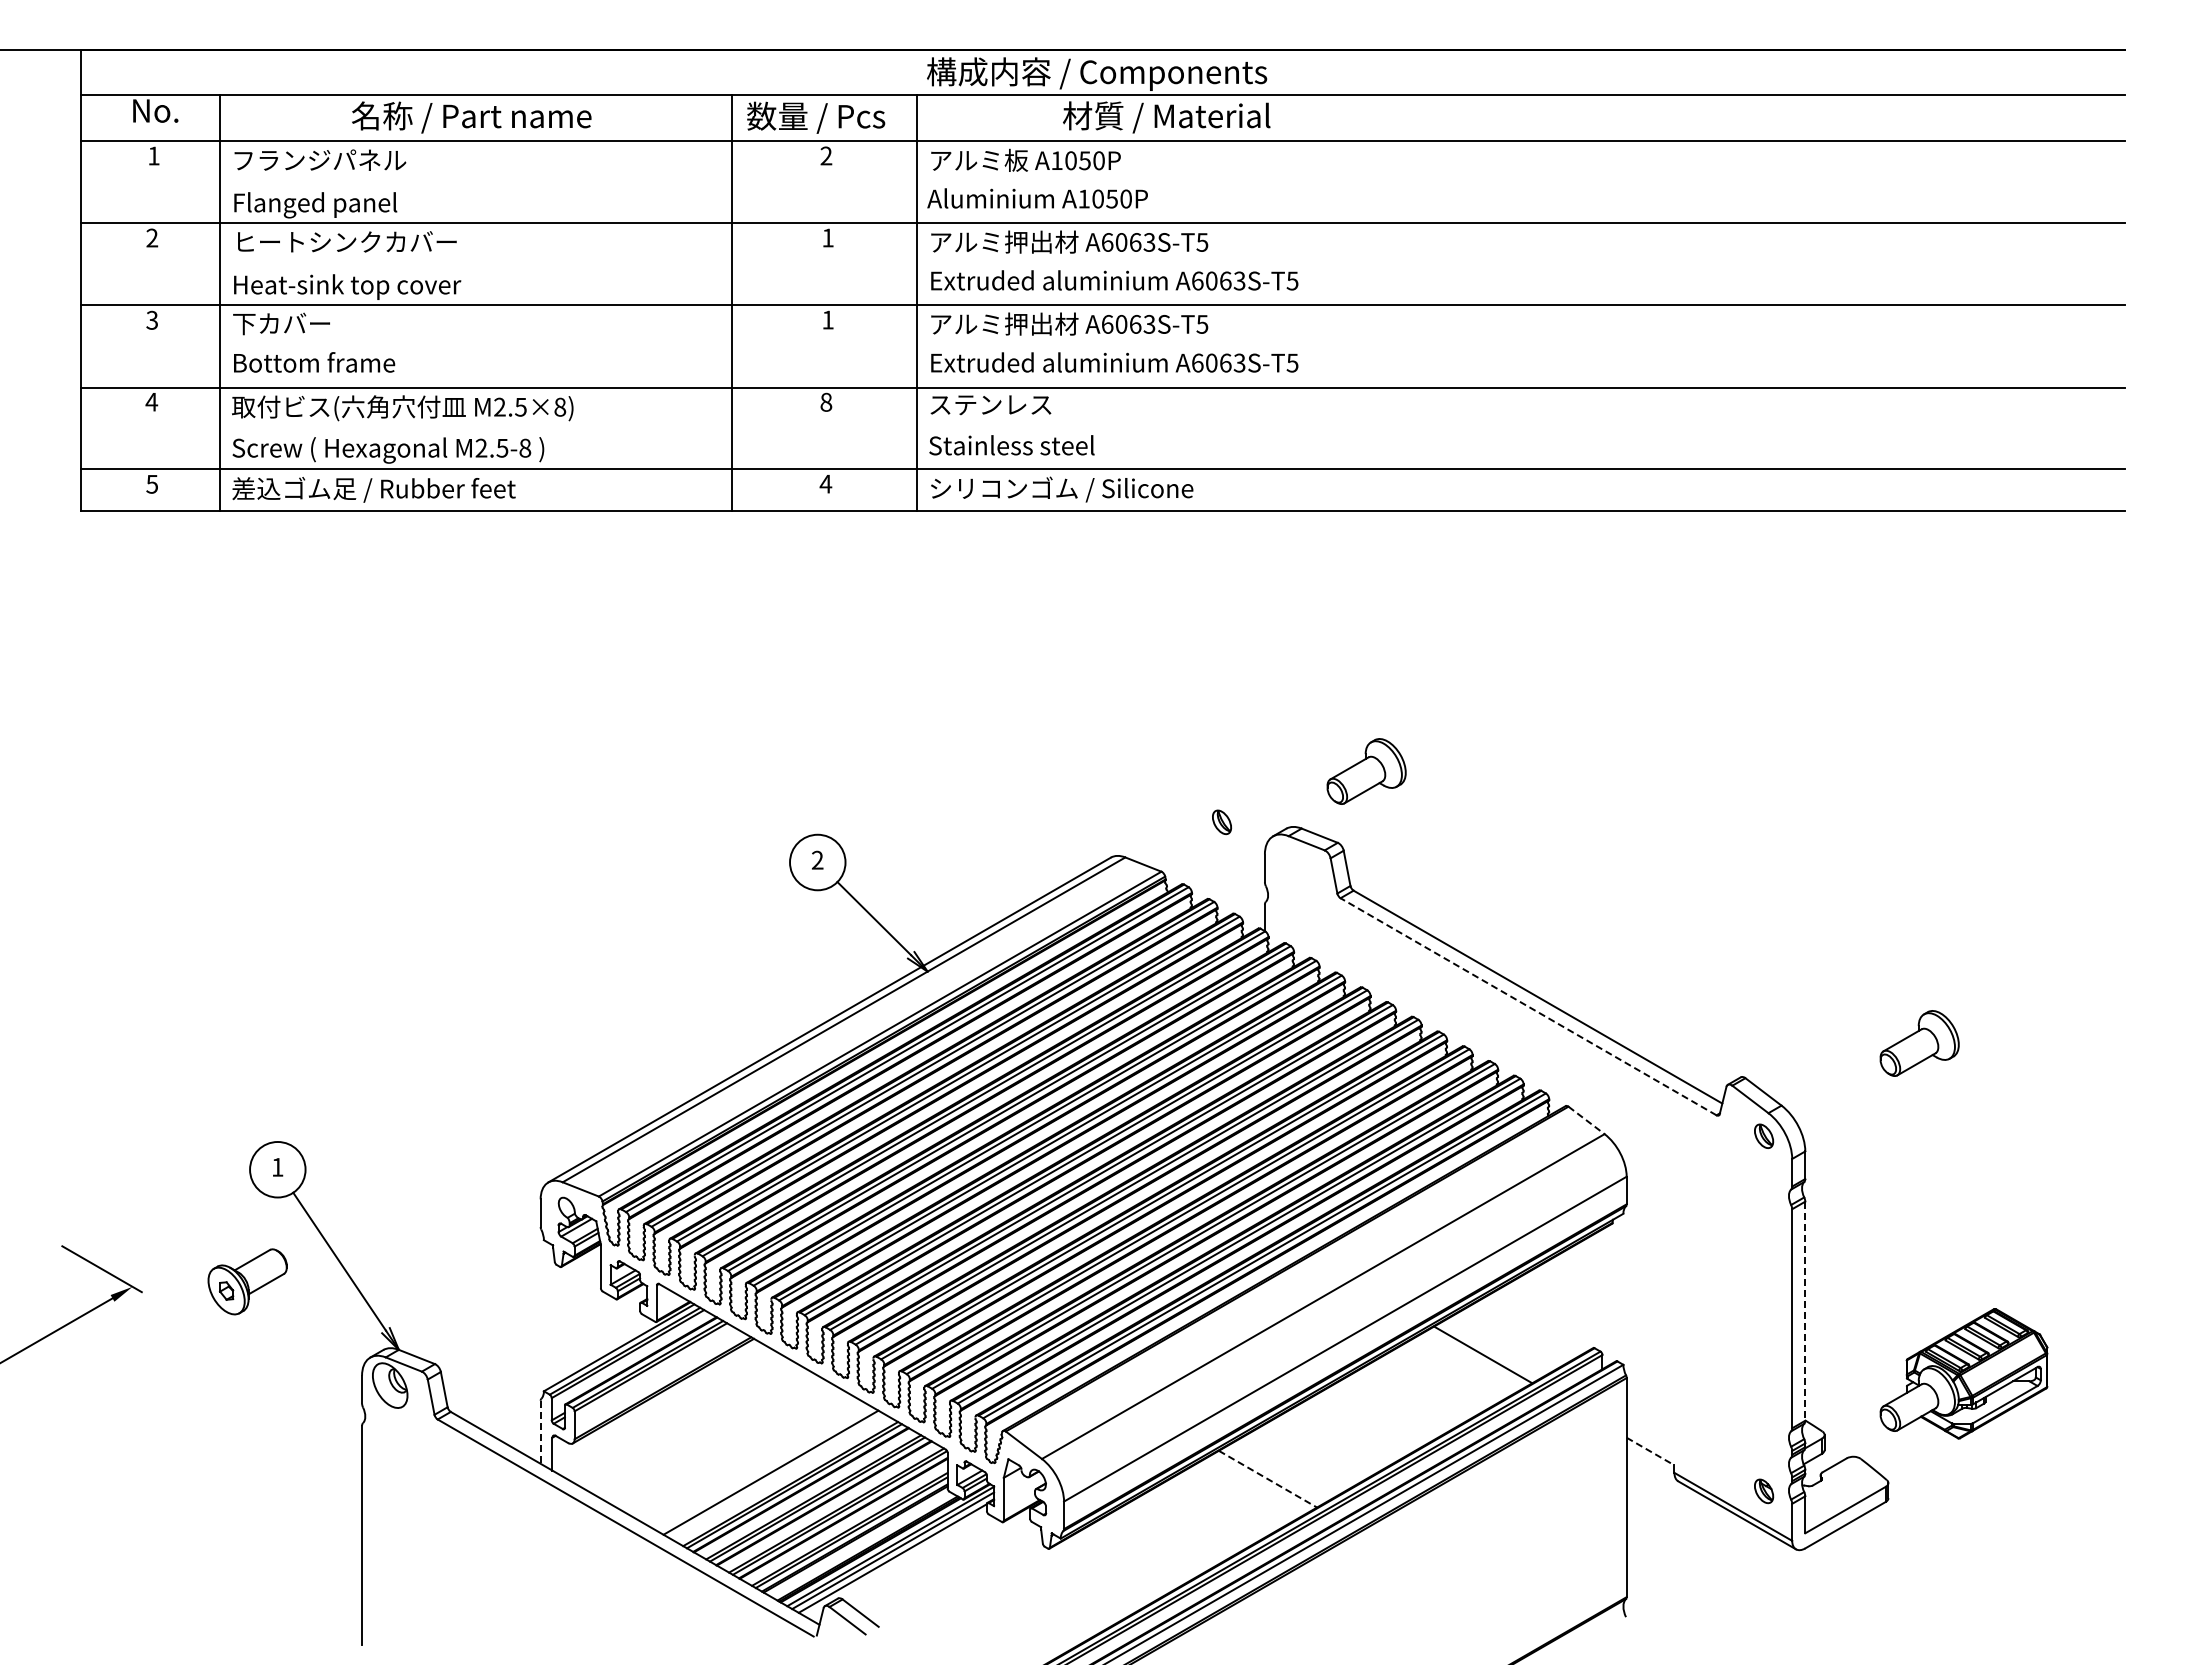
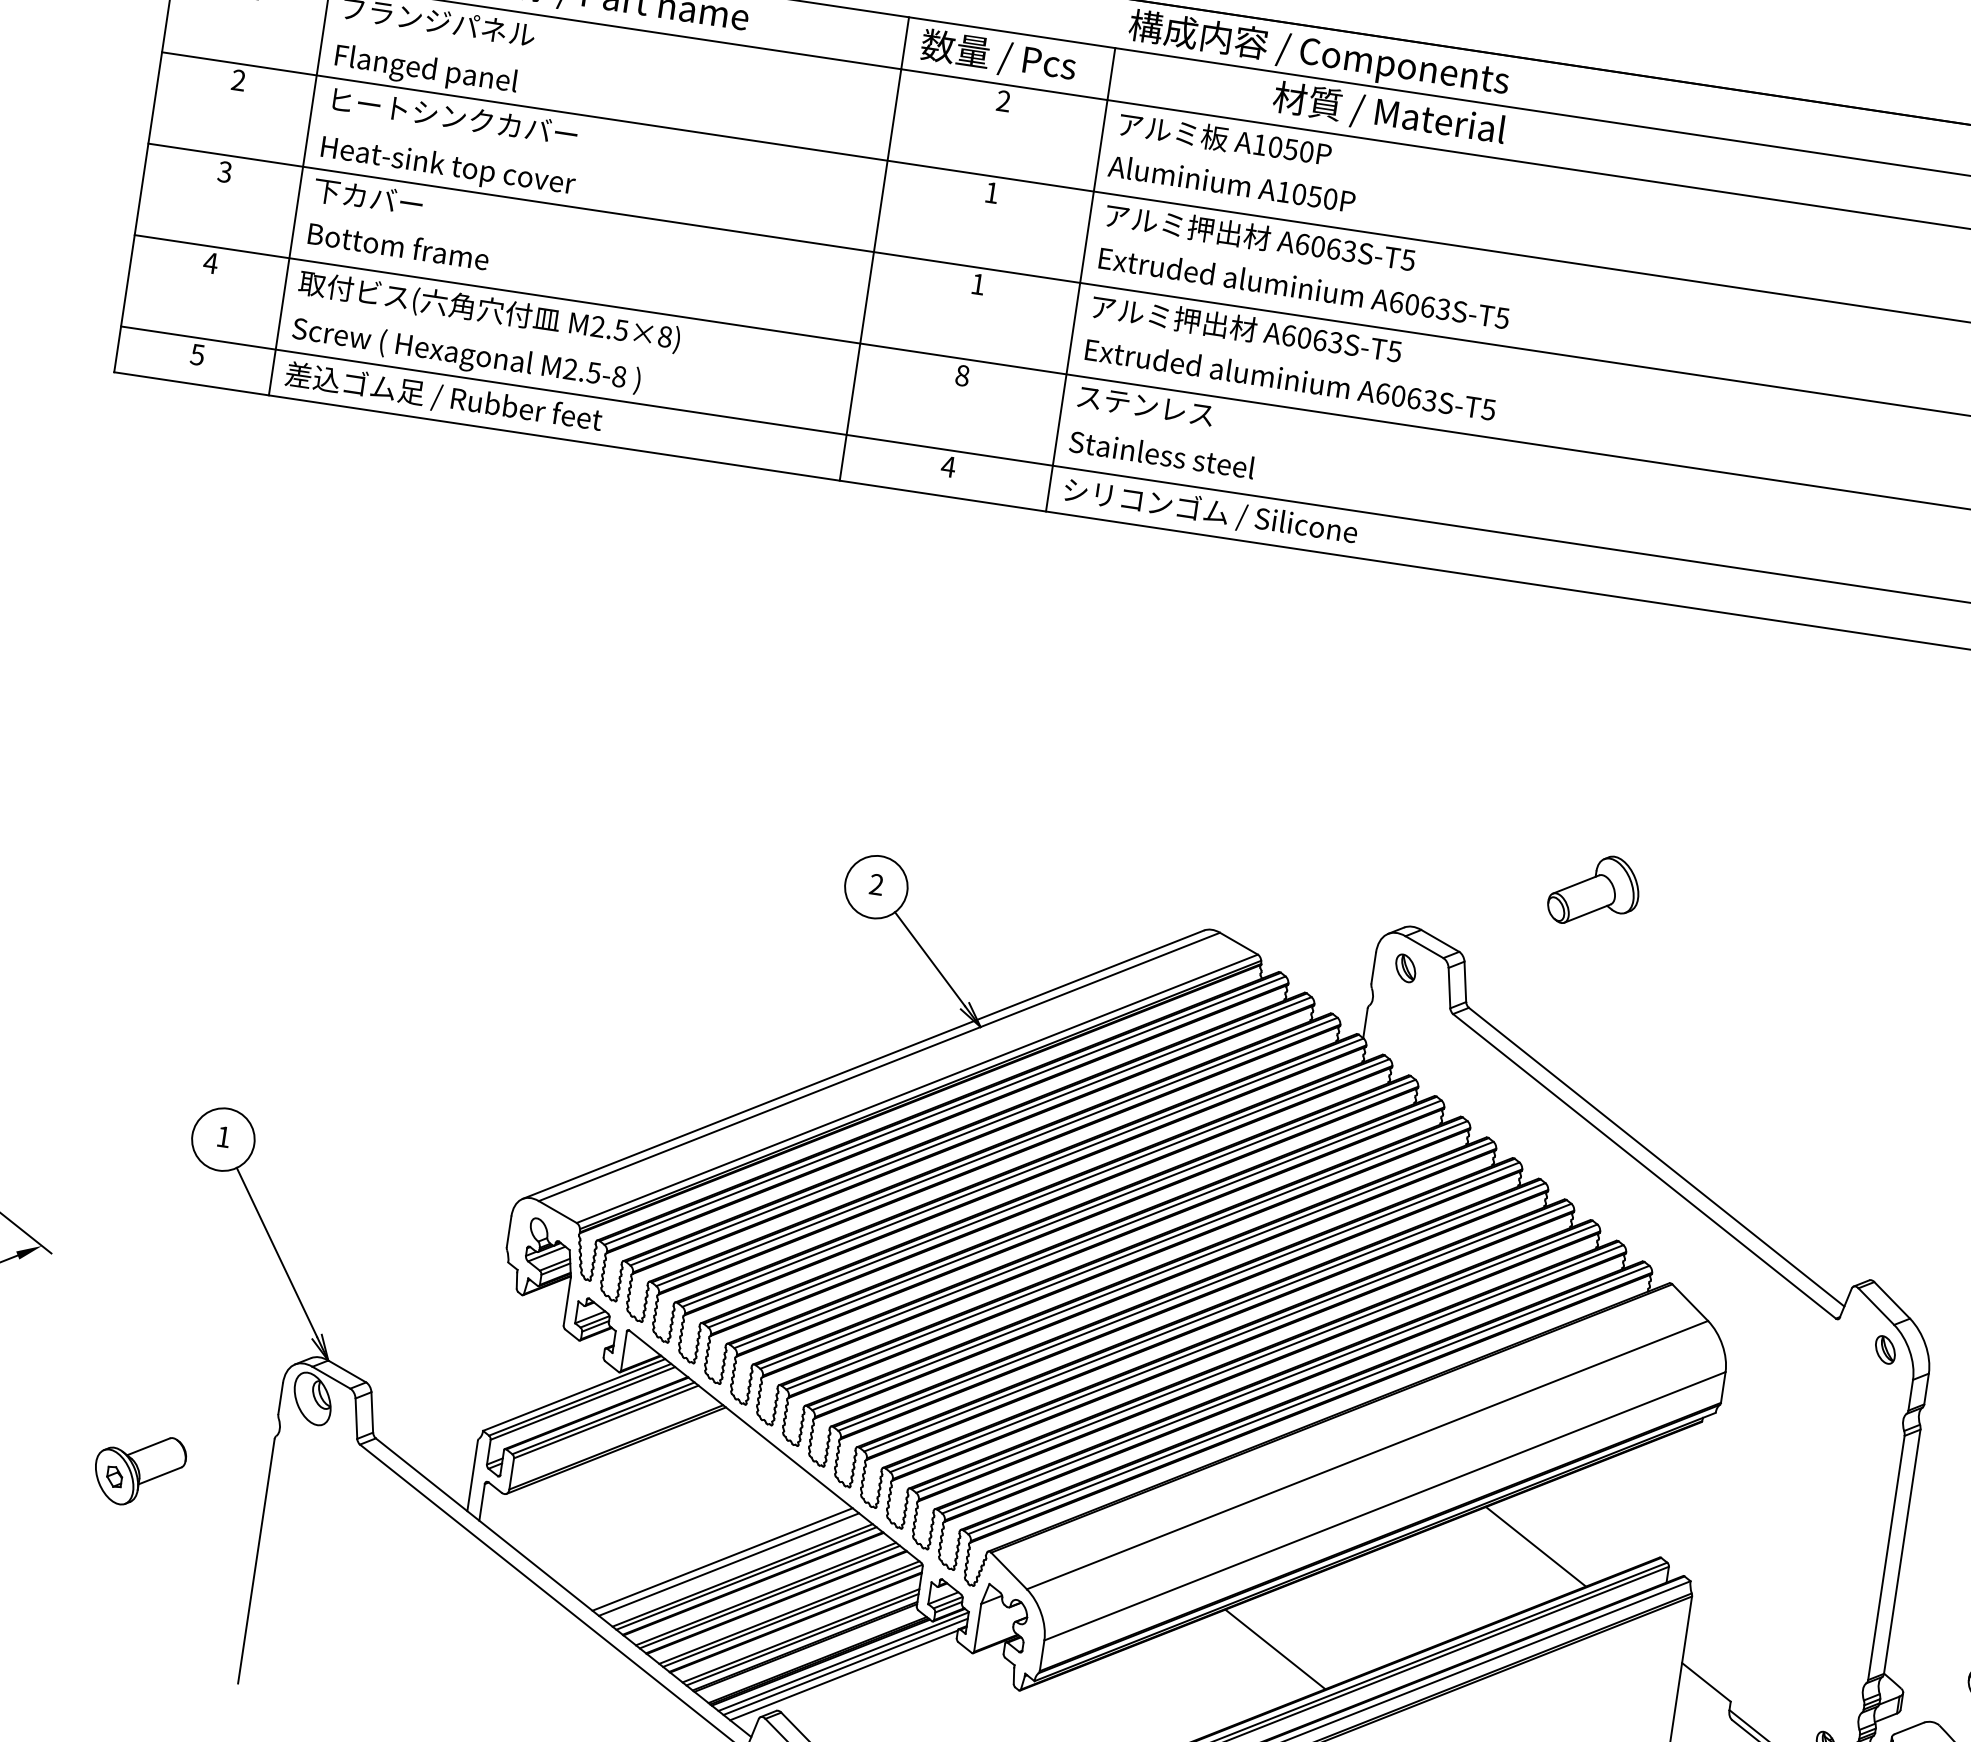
part: (1366, 771) -> (1594, 890), moved
part: (1221, 822) -> (1405, 968), moved
line: (1528, 1006) -> (1644, 1166), dashed -> solid
line: (1586, 1120) -> (1690, 1302), dashed -> solid
part: (247, 1281) -> (139, 1469), moved
line: (1805, 1311) -> (1902, 1552), dashed -> solid
line: (540, 1432) -> (472, 1476), dashed -> solid
line: (1650, 1451) -> (1706, 1682), dashed -> solid
line: (776, 1476) -> (728, 1564), added
line: (1267, 1479) -> (1274, 1649), dashed -> solid

